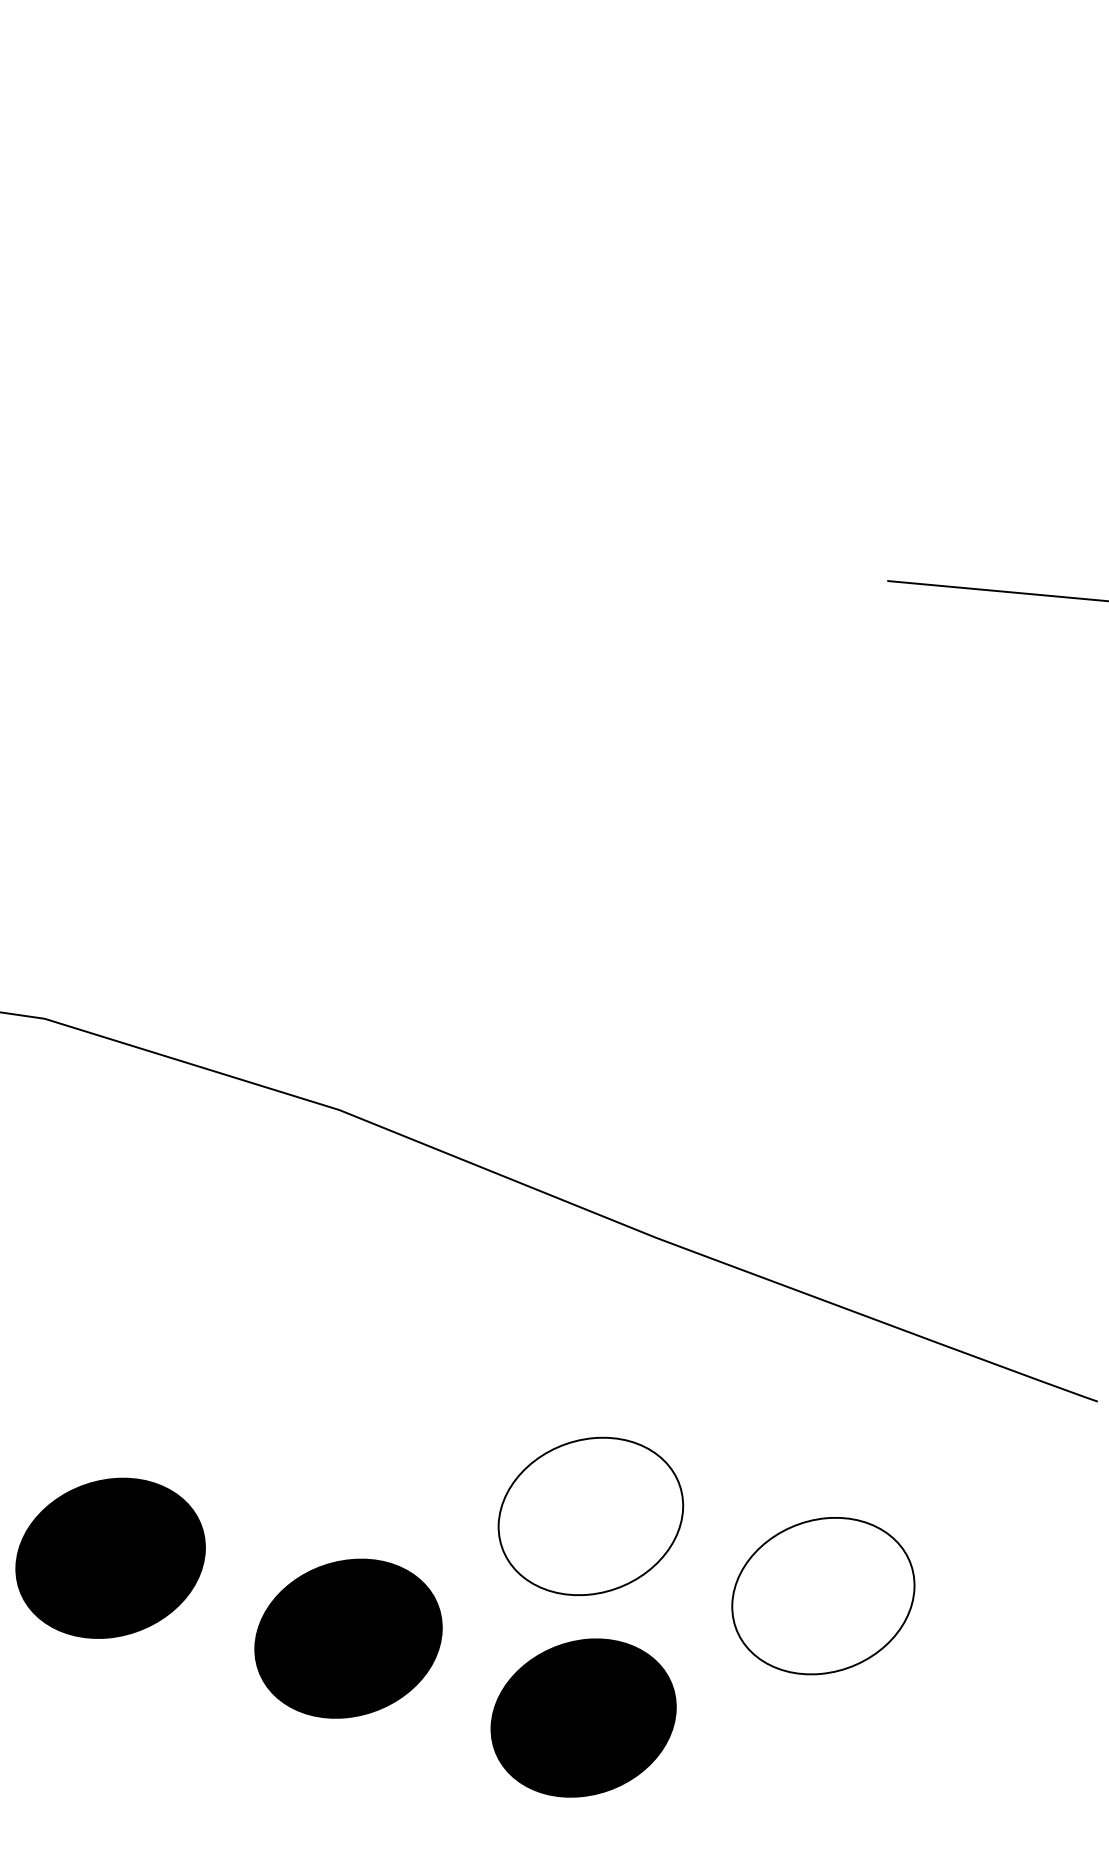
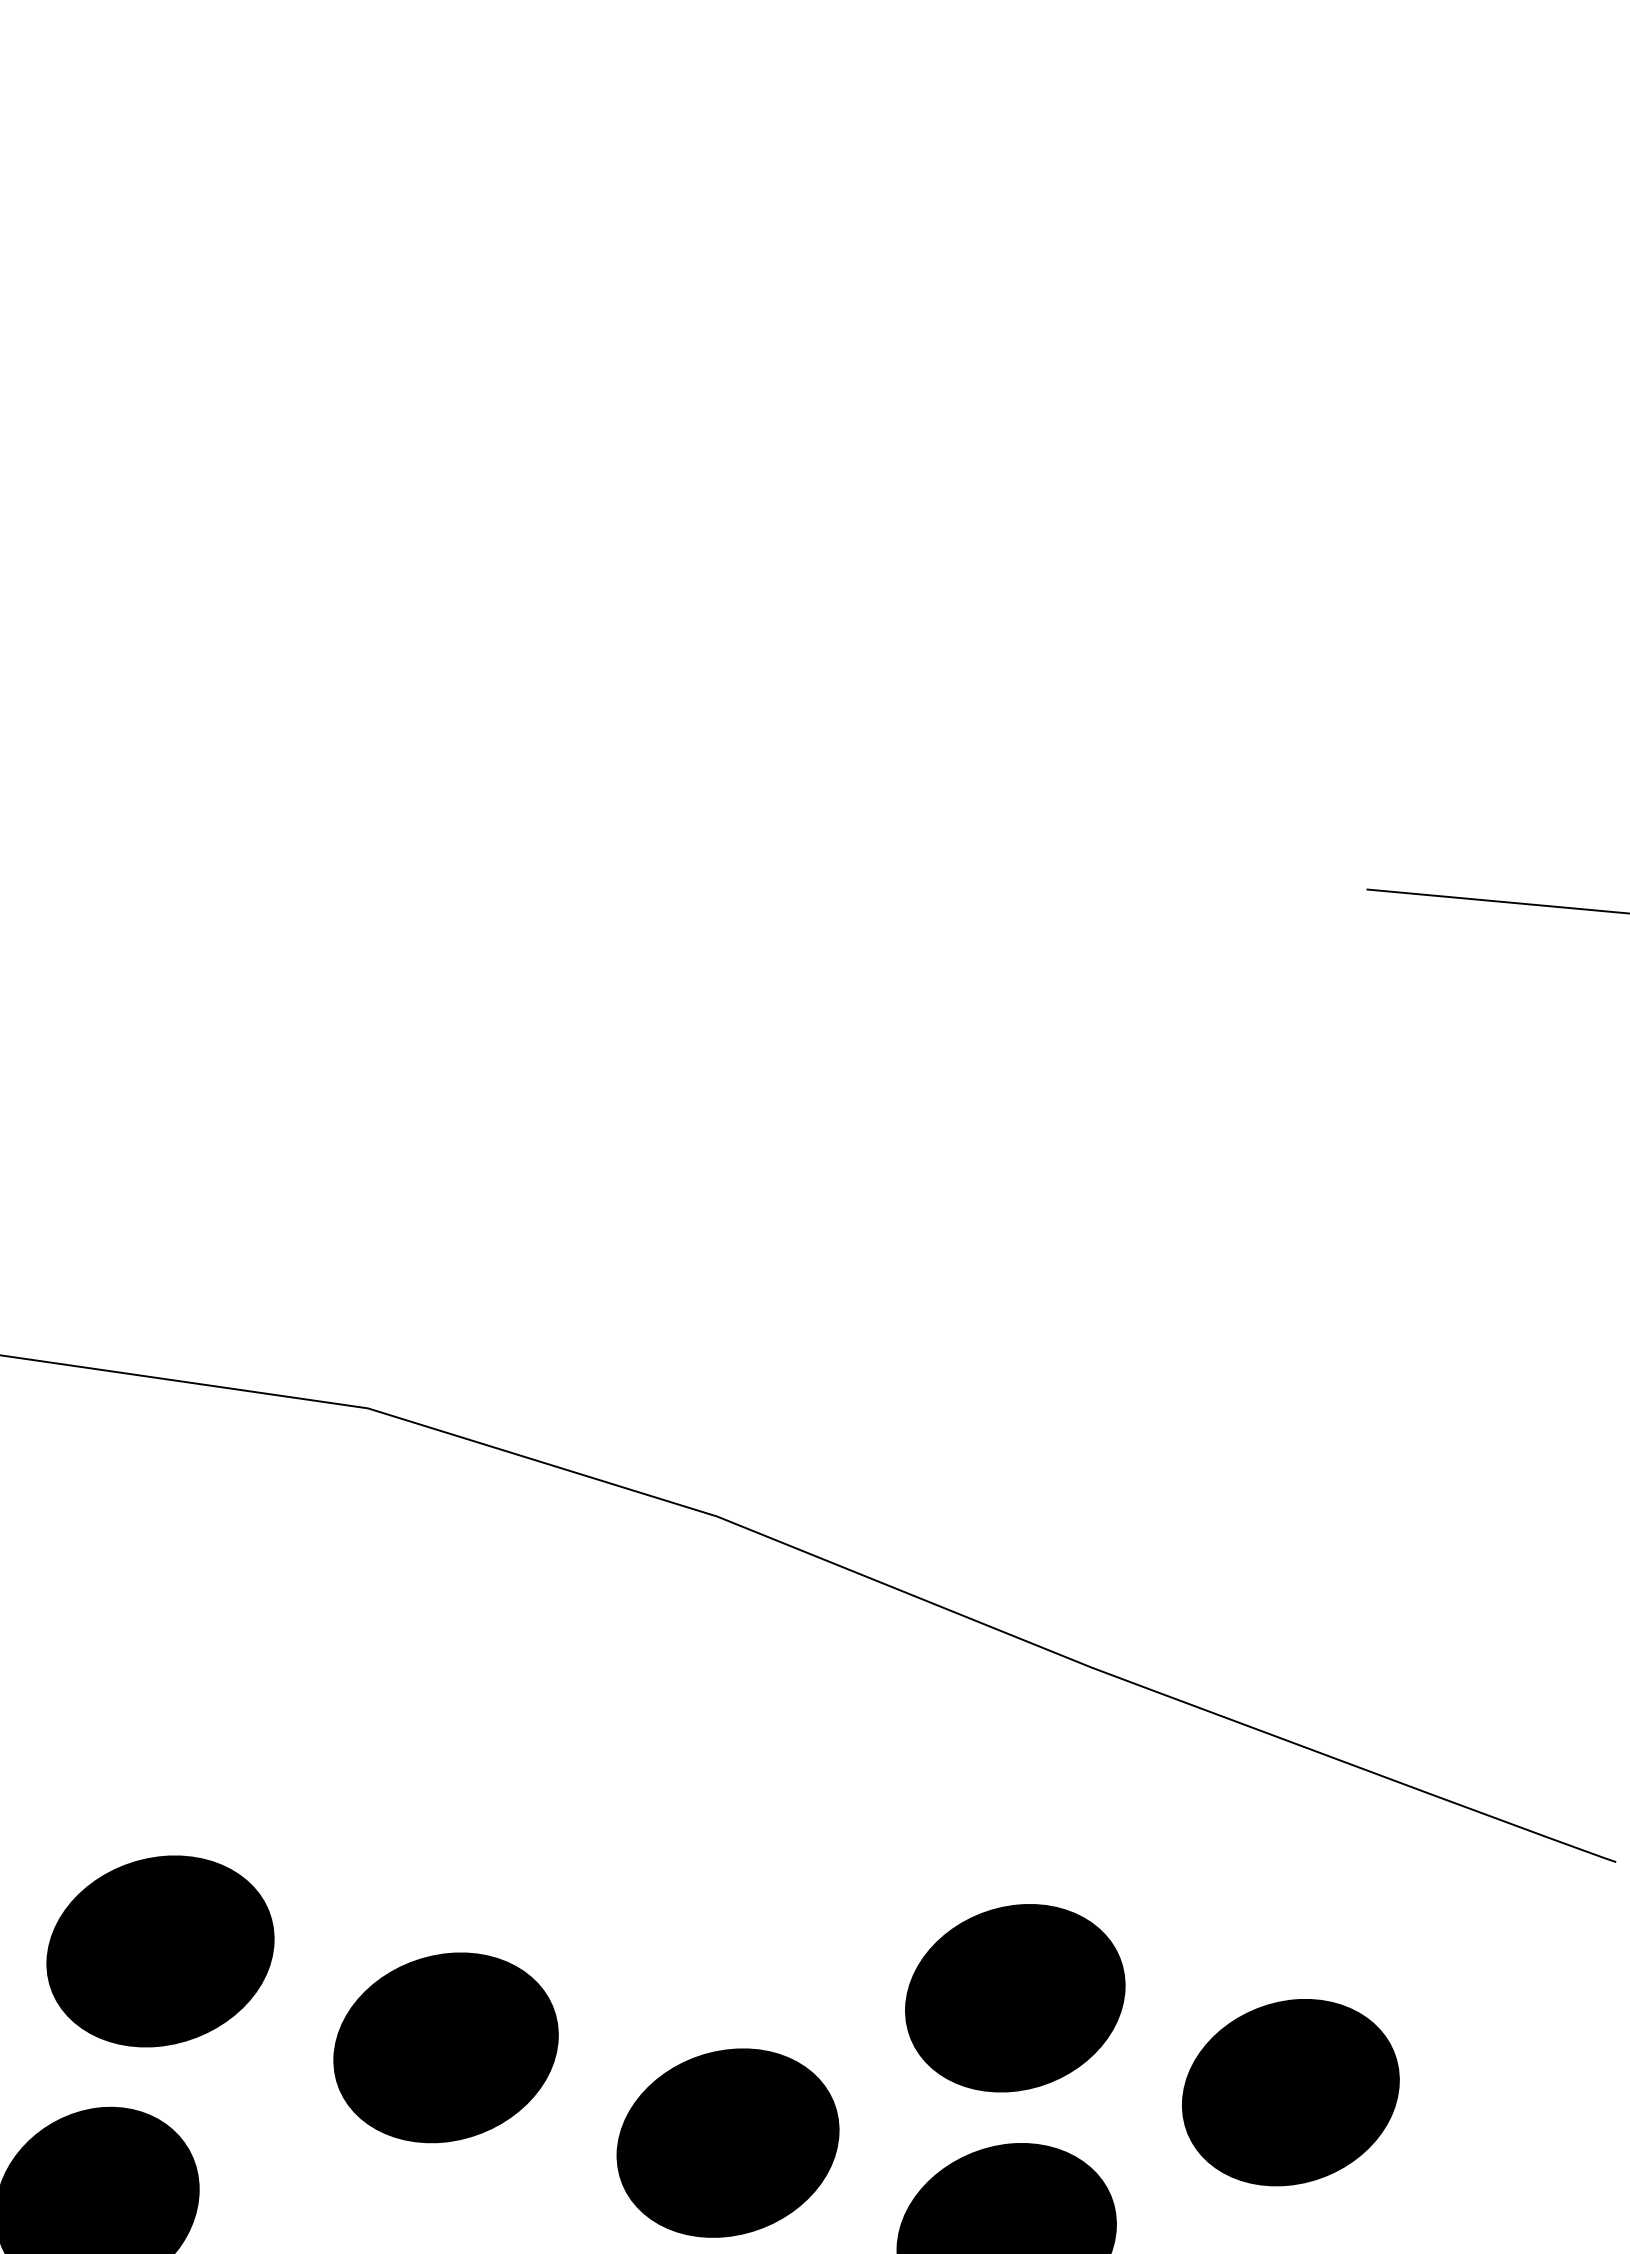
fill: (590, 1515) -> (1014, 1997), added
fill: (823, 1595) -> (1290, 2092), added

